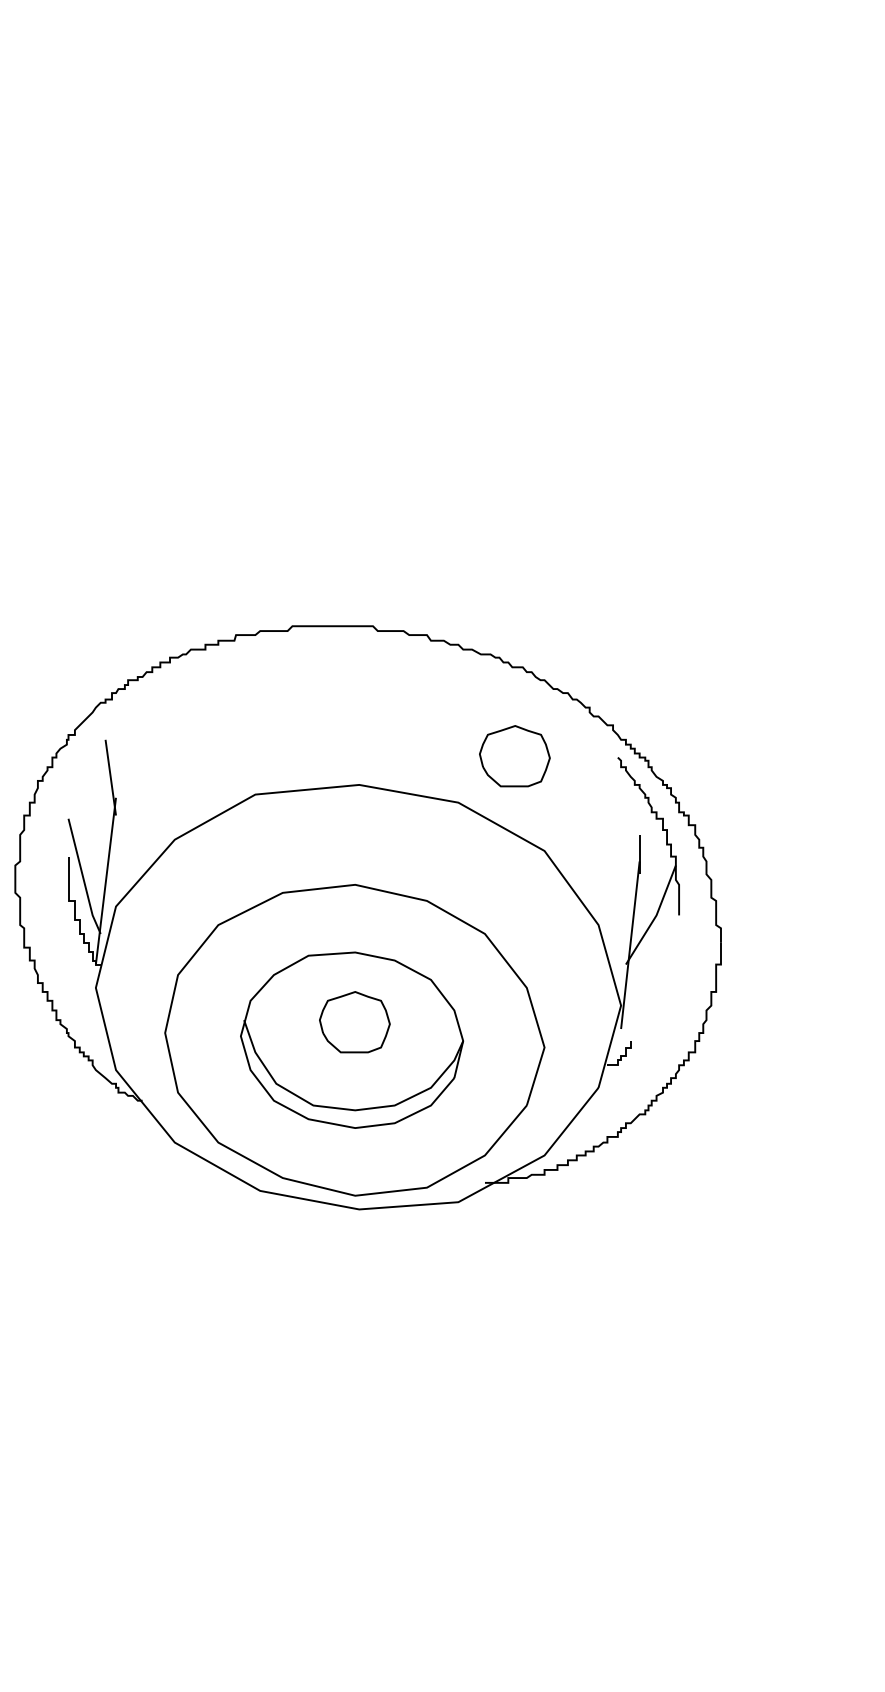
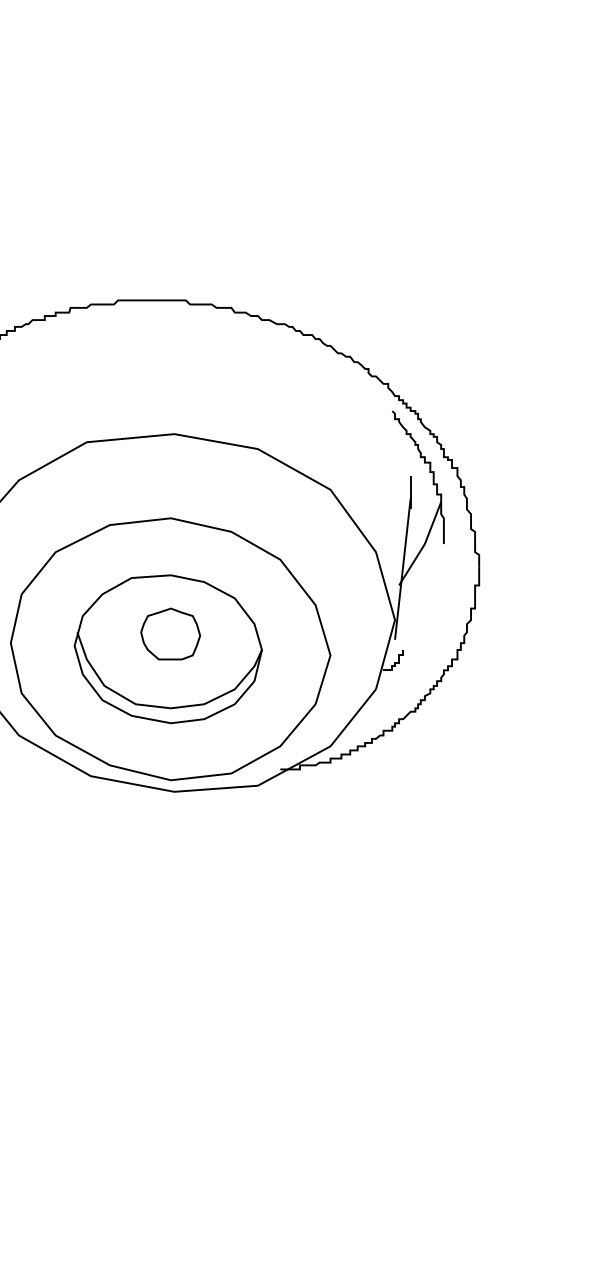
part: (514, 756) -> (305, 410), removed

